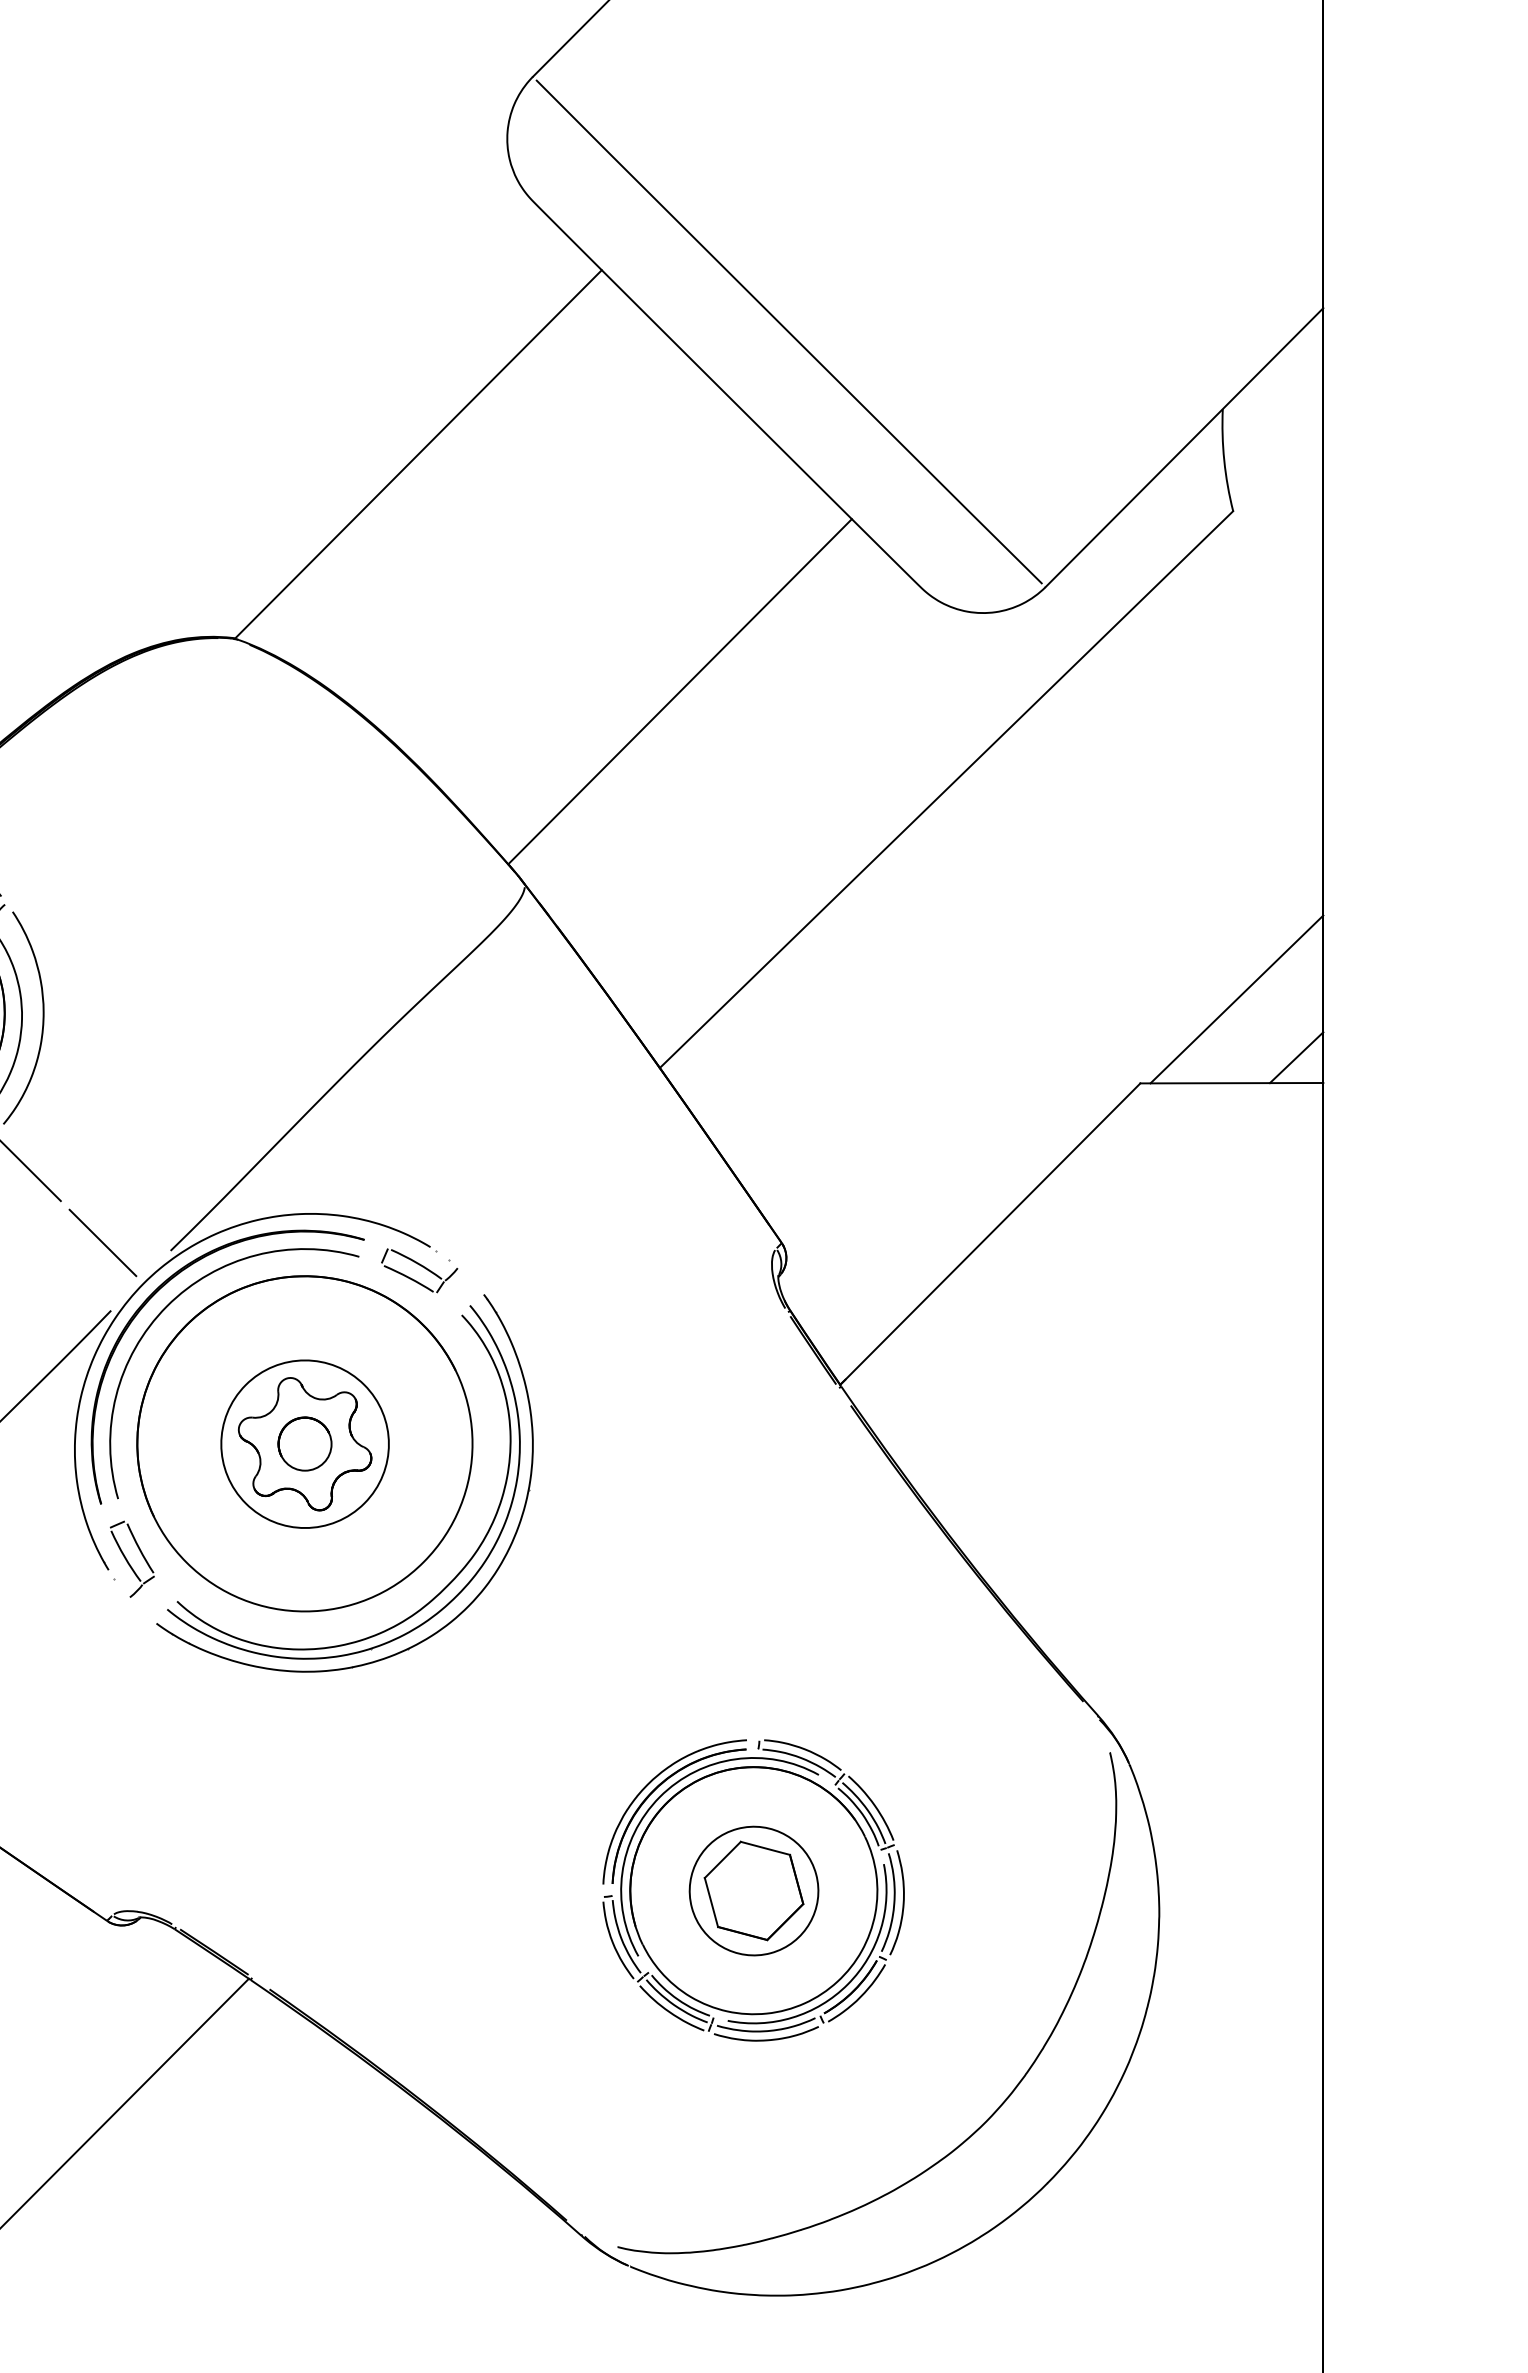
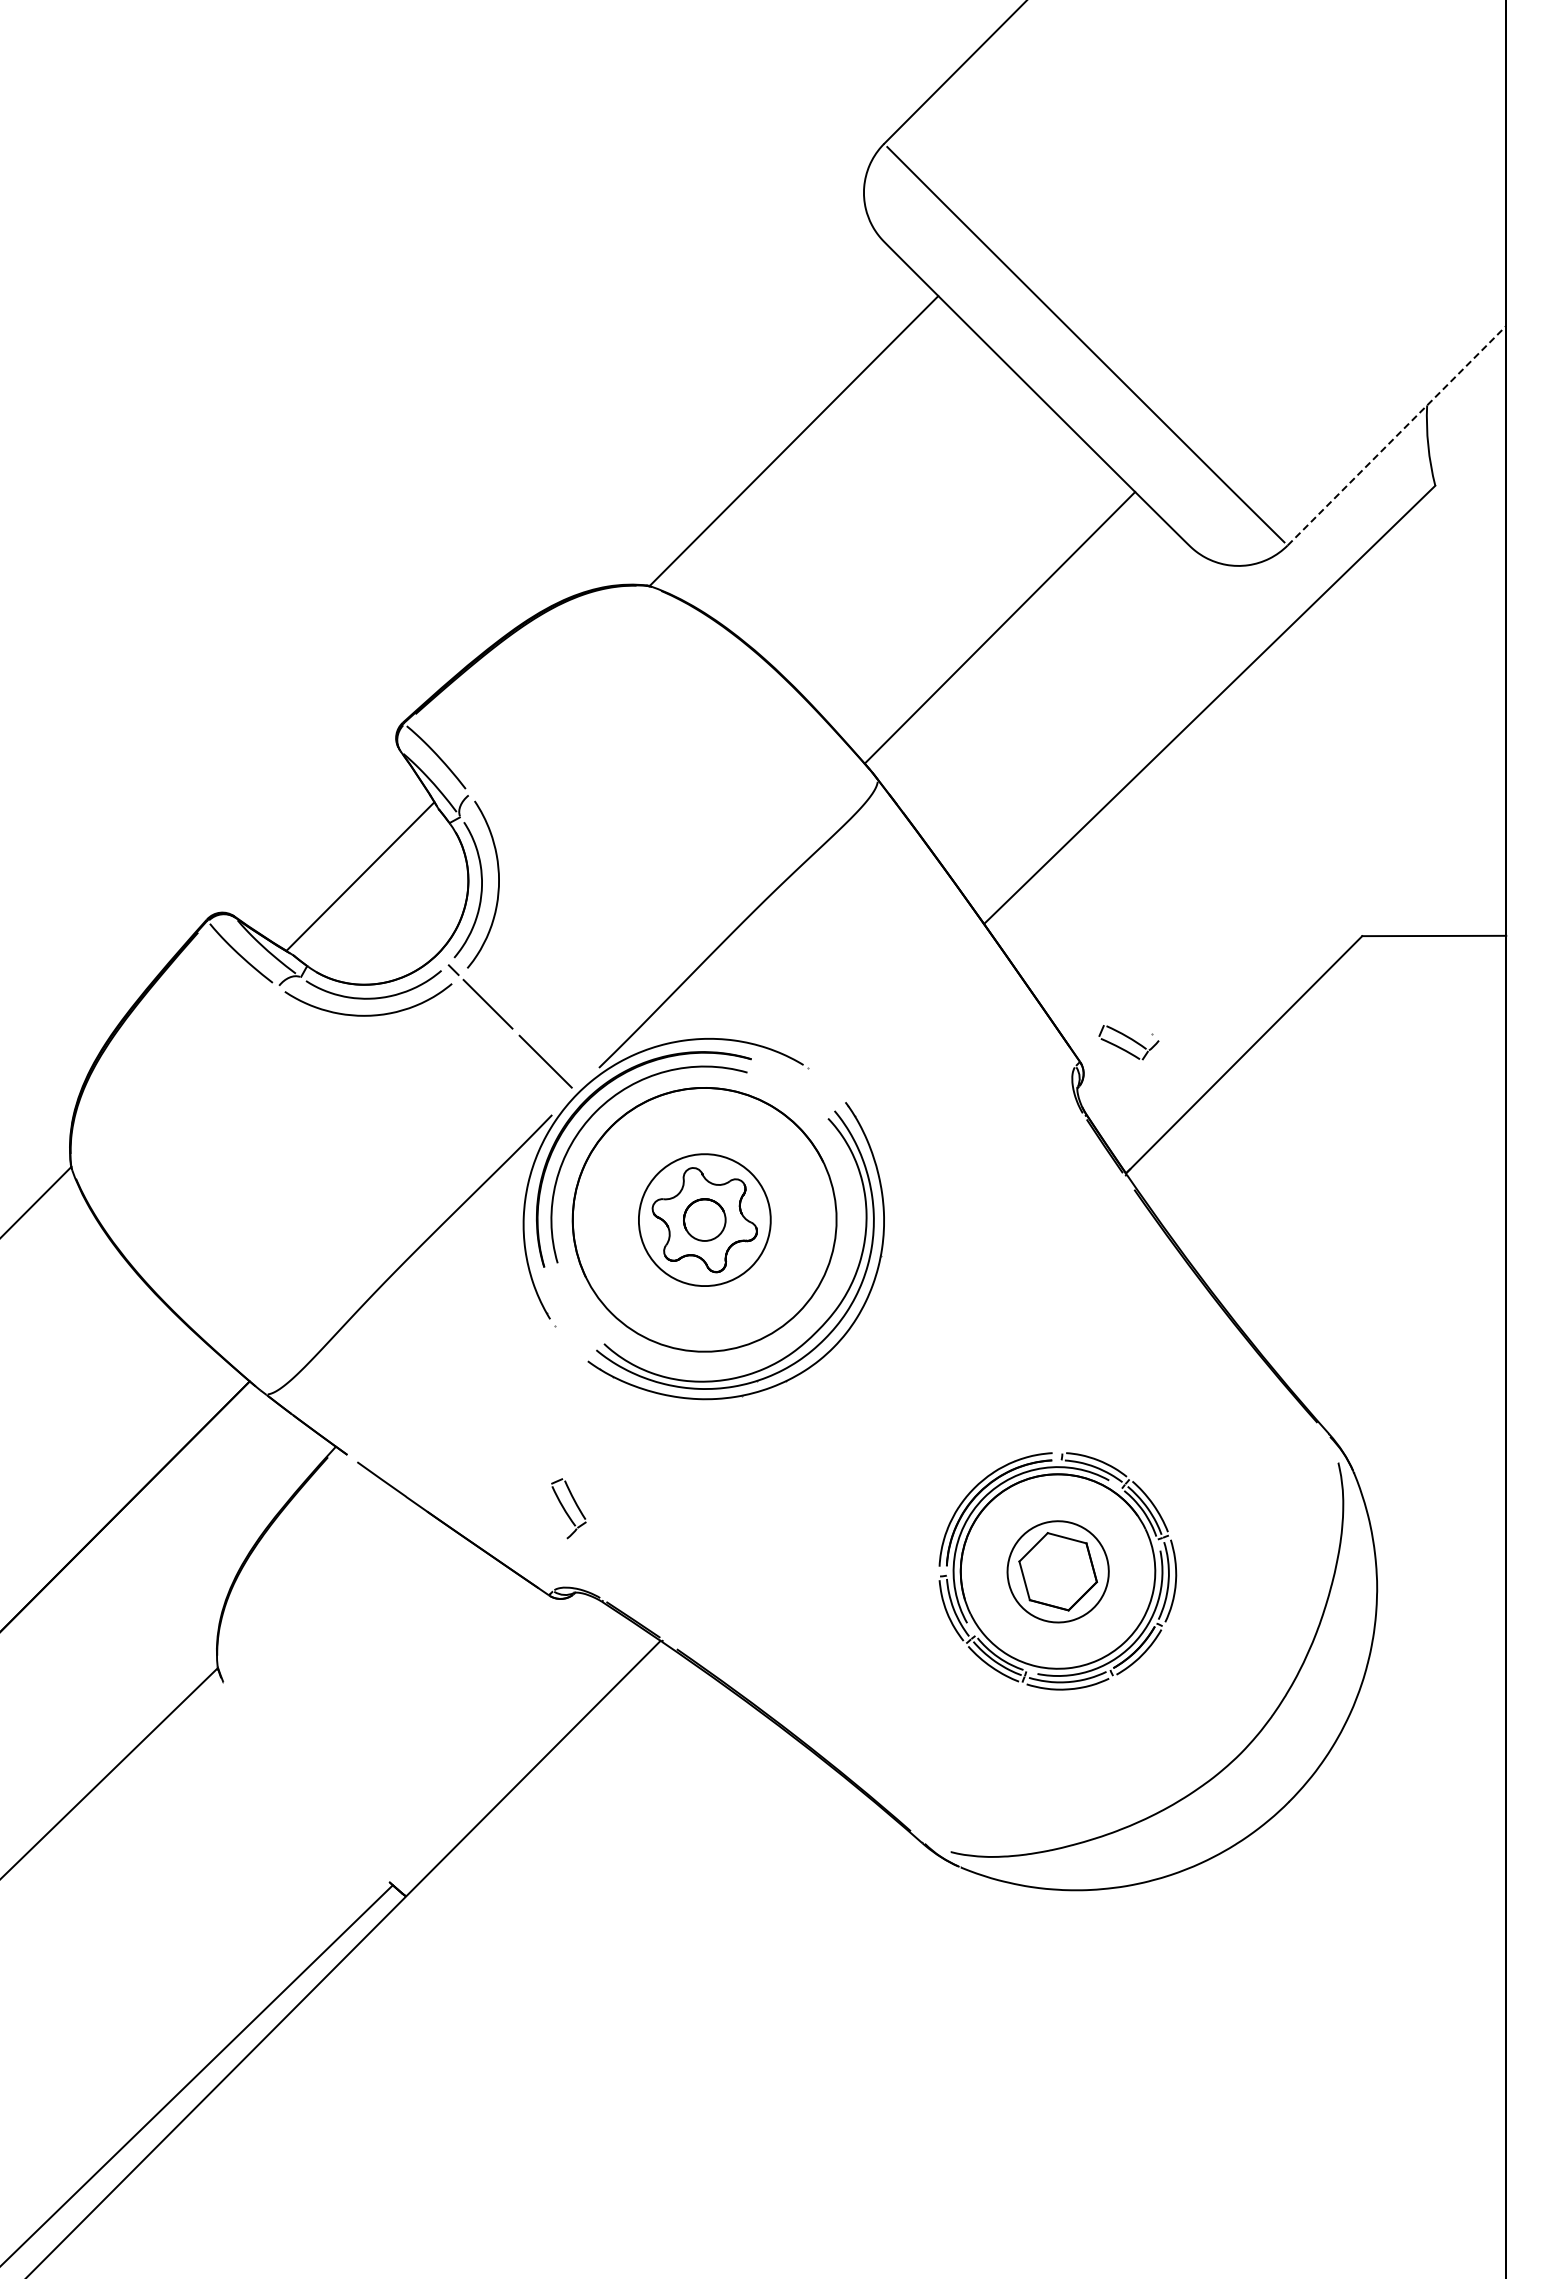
line: (1183, 447) -> (1396, 435), solid -> dashed
line: (1237, 1000) -> (1438, 870), removed
line: (1296, 1057) -> (1485, 915), removed
part: (419, 1270) -> (1128, 1042), moved
part: (131, 1559) -> (568, 1508), moved

